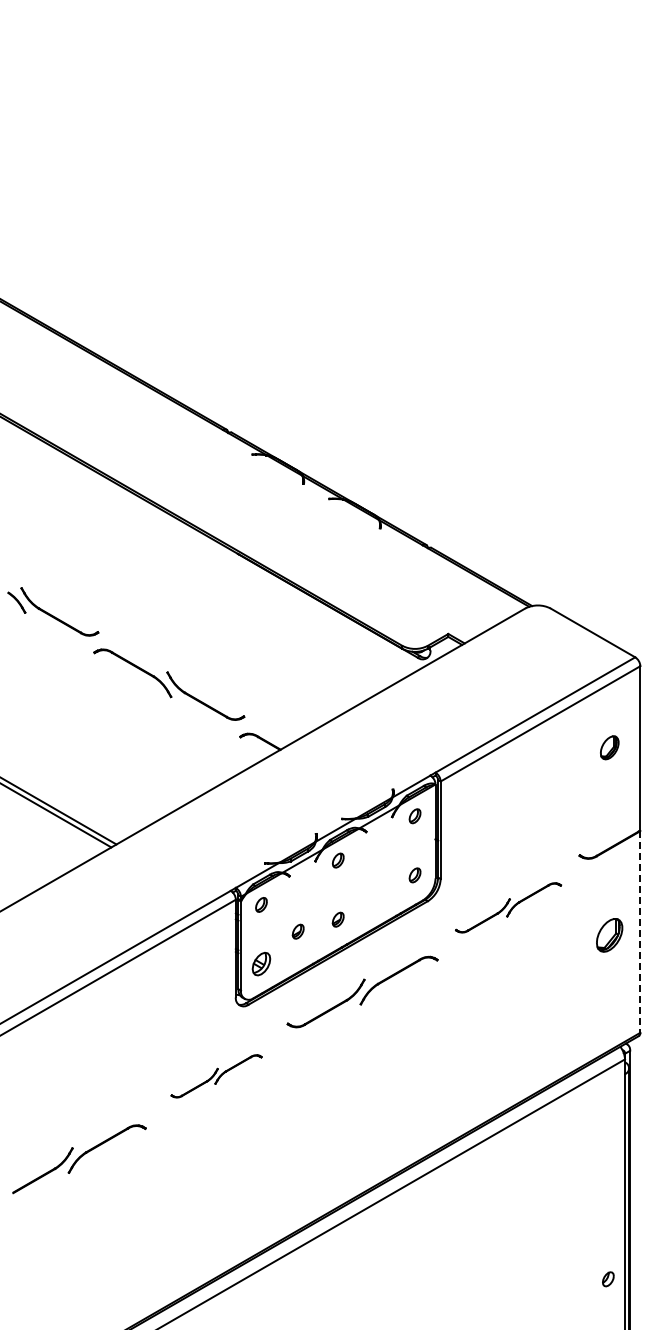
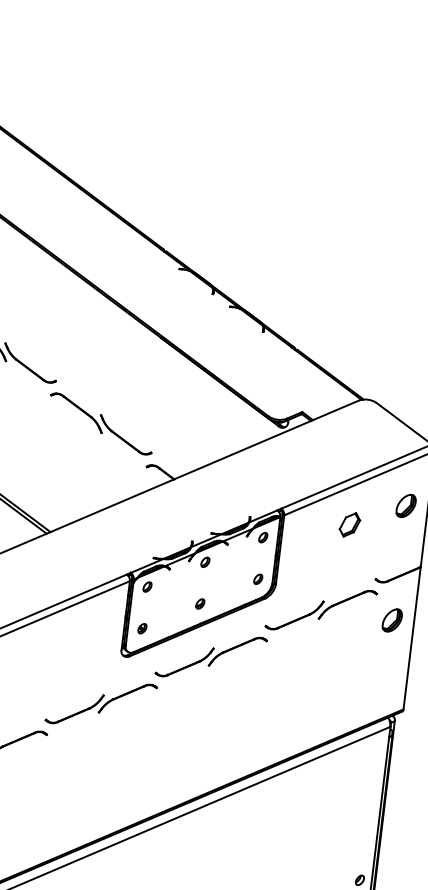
part: (609, 747) -> (406, 505), size x1.43
part: (533, 783) -> (349, 524), added
part: (508, 907) -> (321, 609), size x1.43
part: (297, 931) -> (170, 608), removed
line: (640, 931) -> (412, 638), dashed -> solid
part: (609, 935) -> (392, 620), moved
part: (261, 963) -> (142, 628), size x0.62
part: (216, 1076) -> (101, 704), size x1.67

